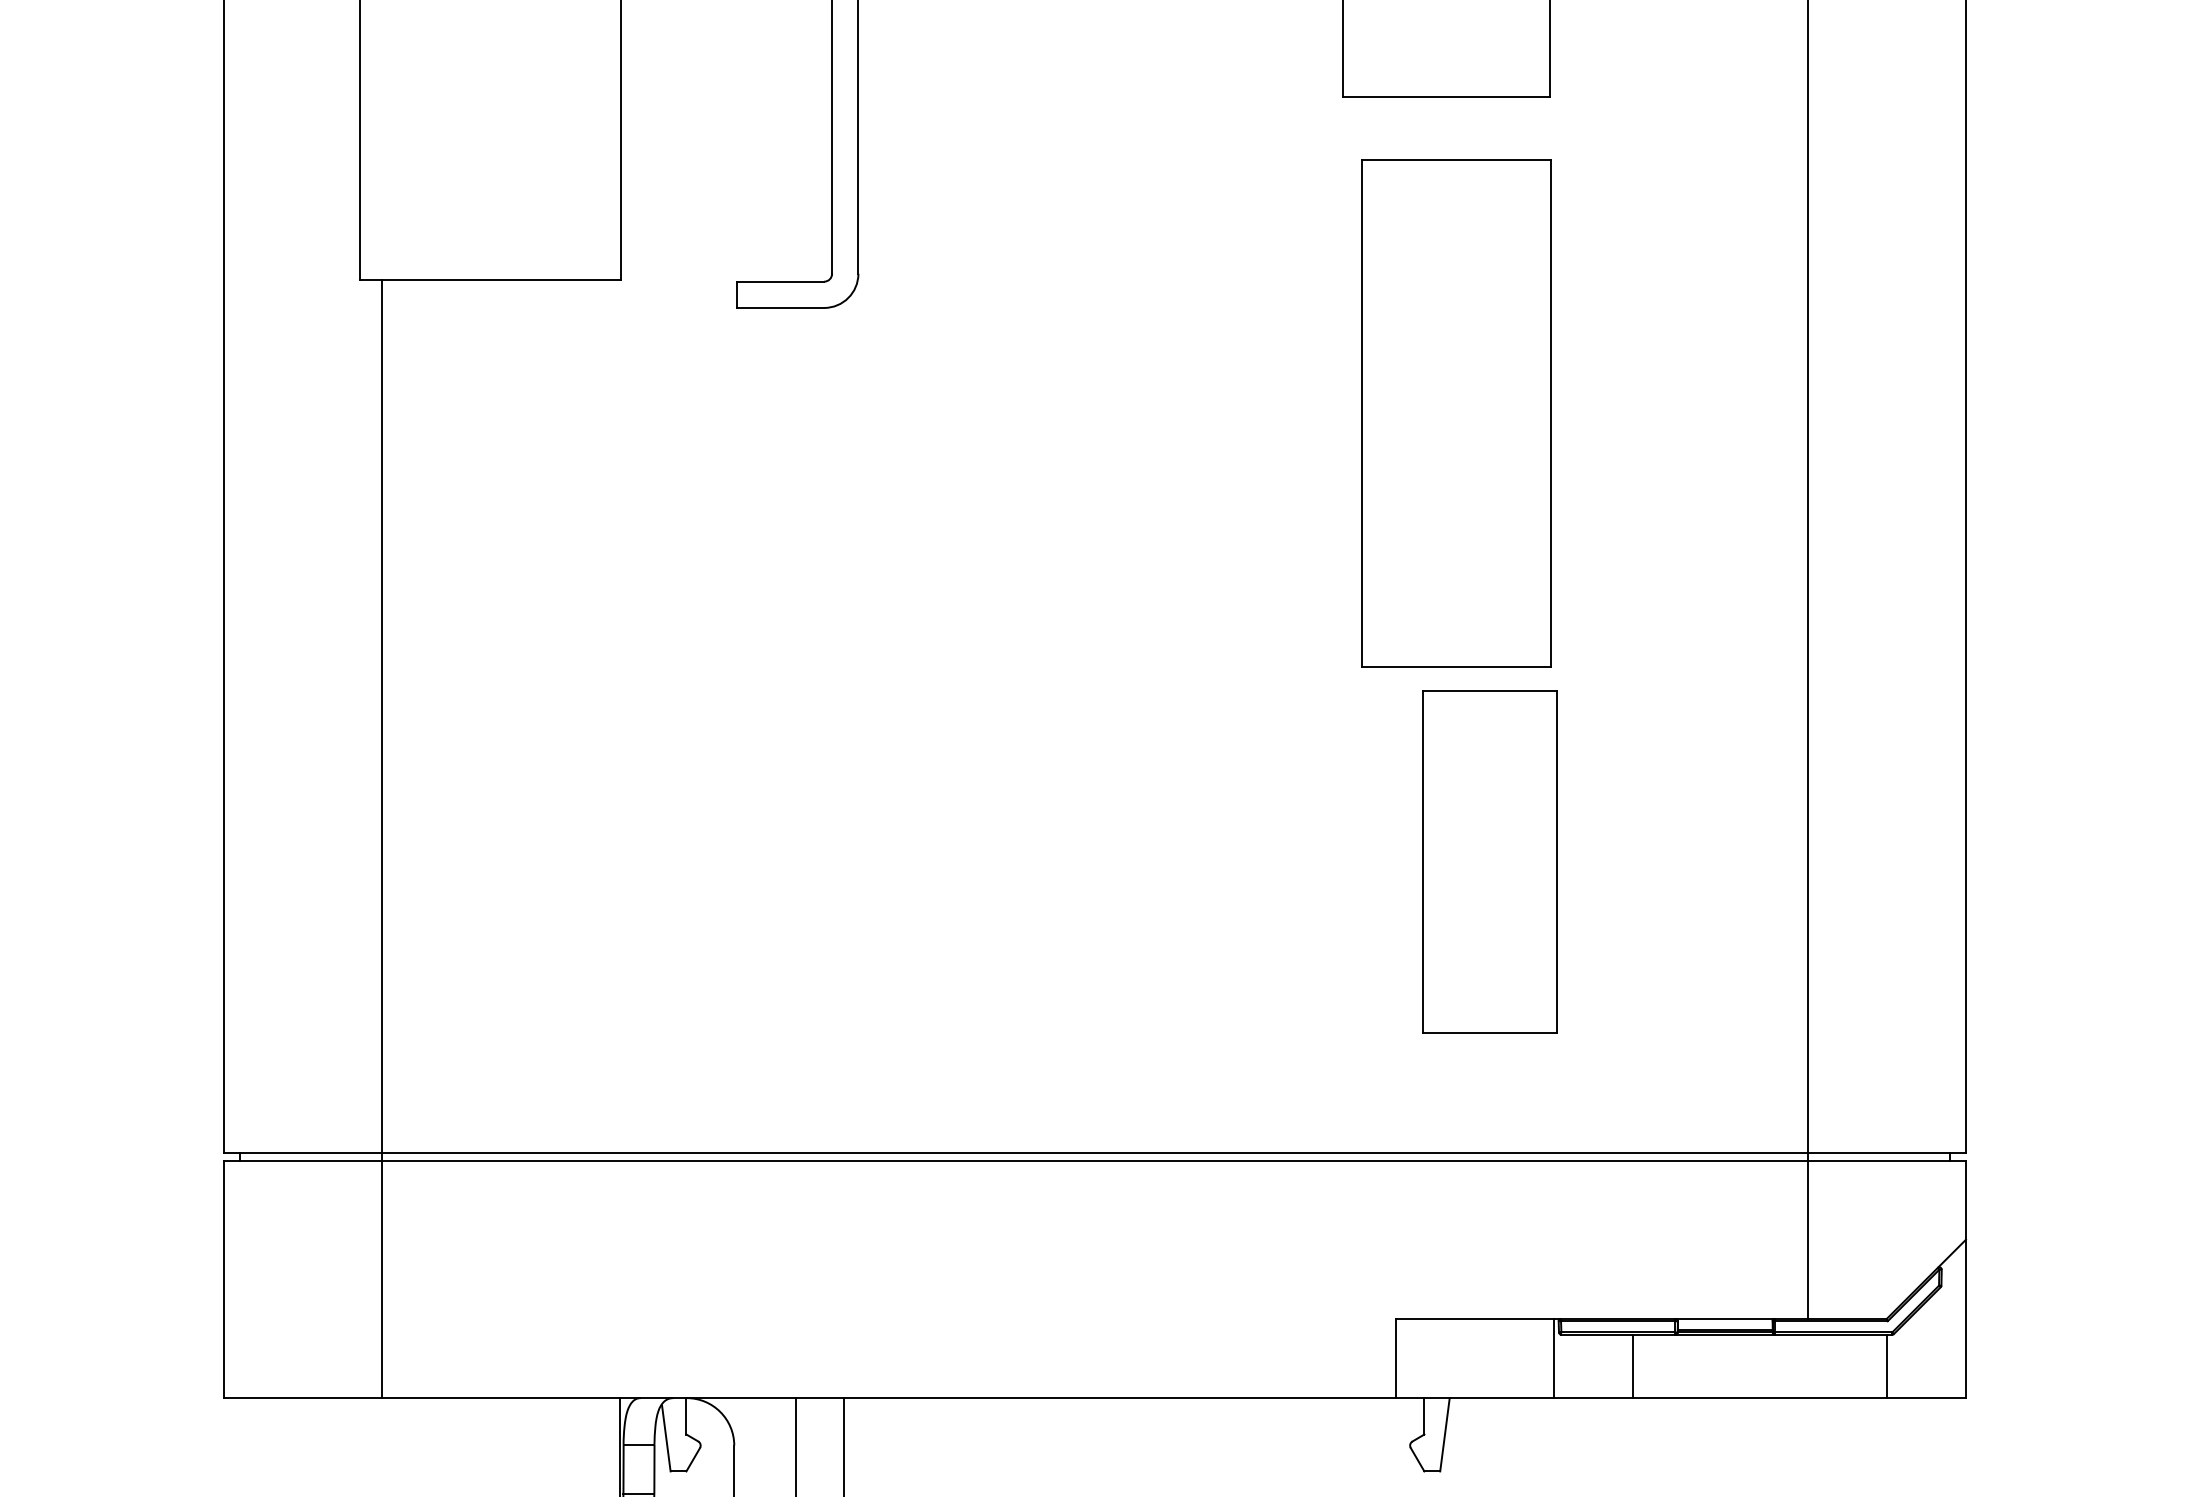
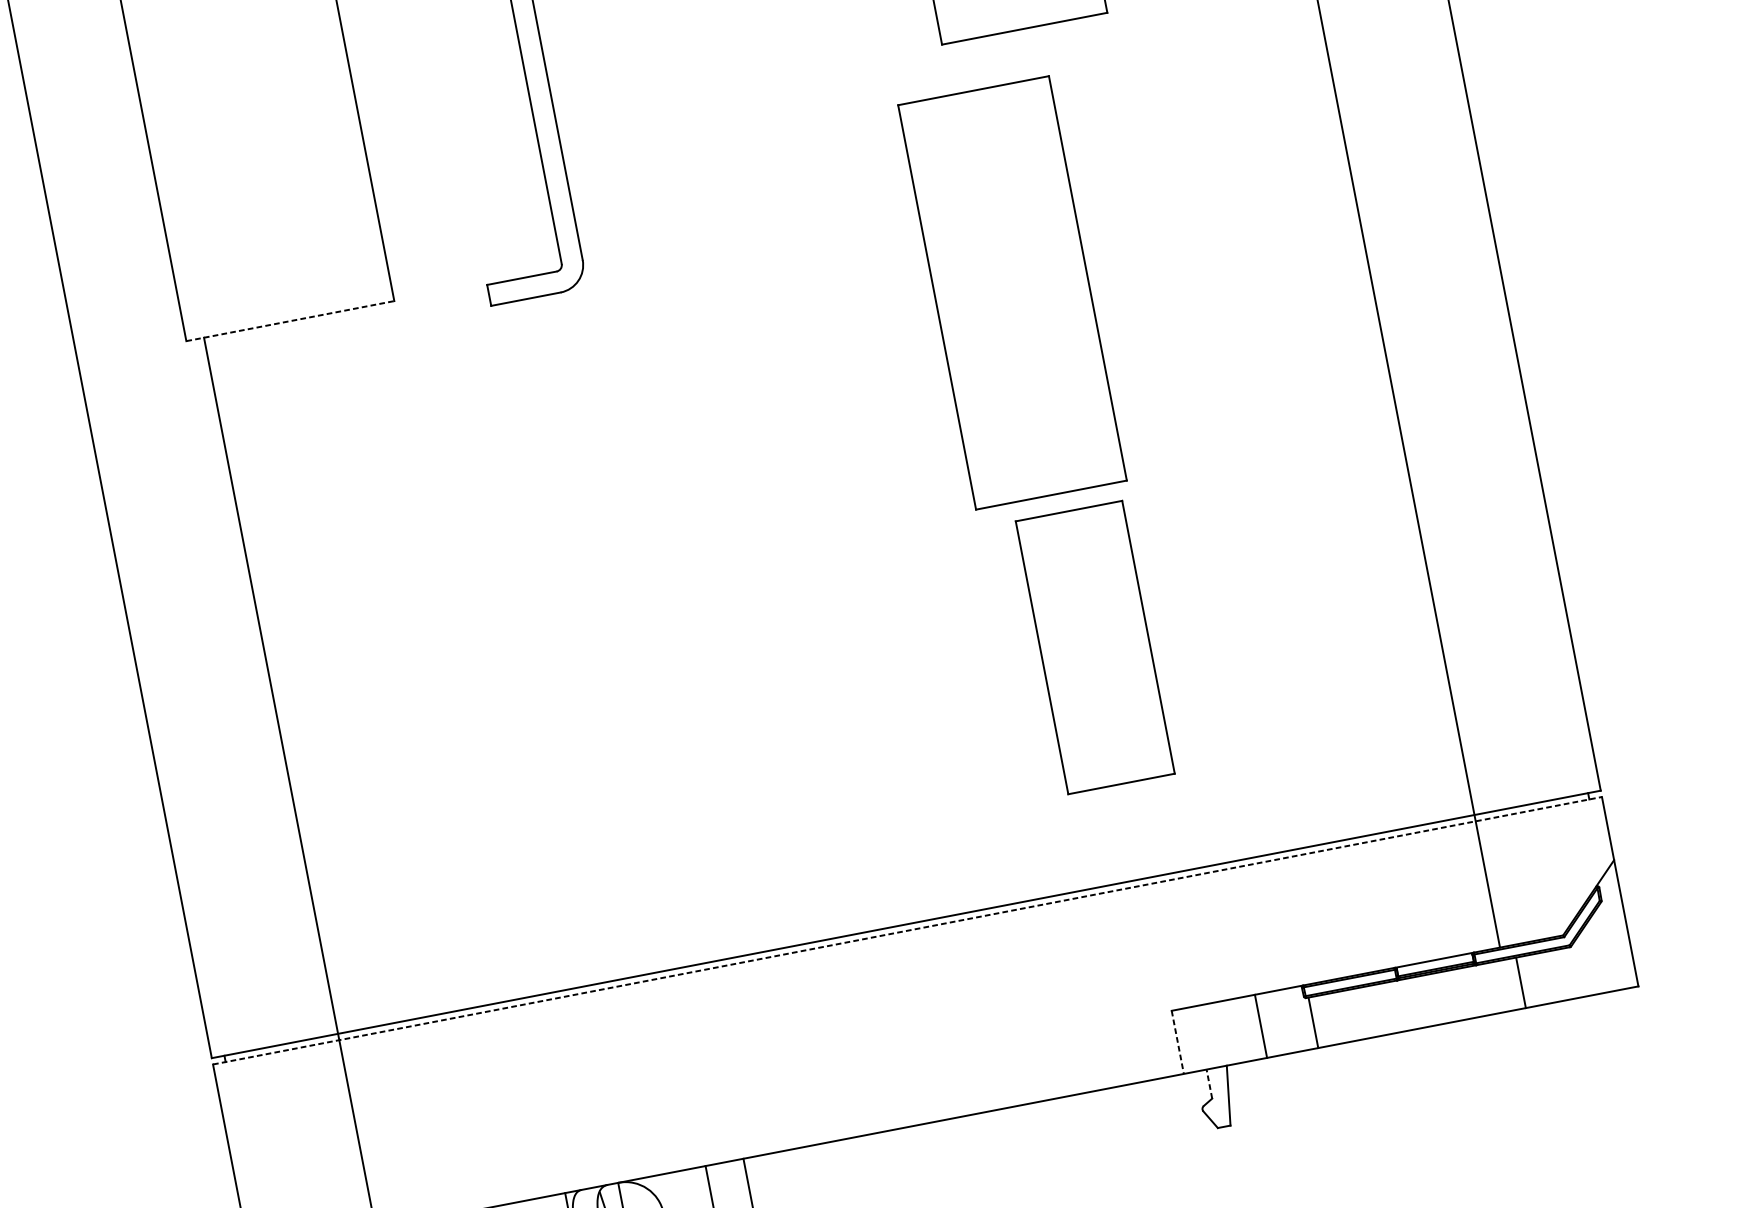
line: (491, 279) -> (291, 320), solid -> dashed
part: (1456, 413) -> (1012, 292), moved
part: (1489, 861) -> (1094, 647), moved
line: (1095, 1160) -> (907, 930), solid -> dashed
line: (1395, 1358) -> (1177, 1042), solid -> dashed
line: (1554, 1358) -> (1261, 1026), moved
line: (1633, 1366) -> (1313, 1022), moved
line: (1886, 1366) -> (1520, 982), moved
line: (1424, 1415) -> (1209, 1083), solid -> dashed

